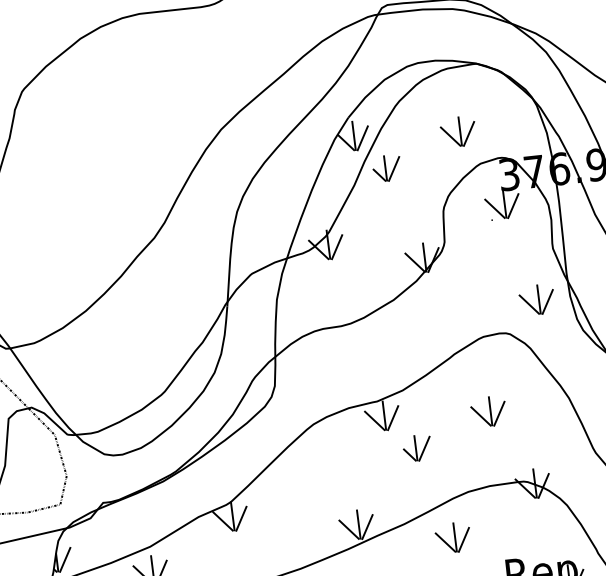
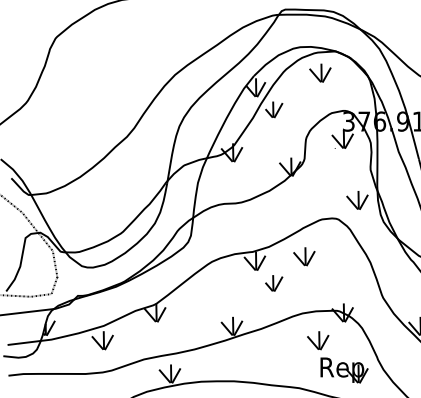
part: (458, 130) -> (320, 72), moved
part: (488, 411) -> (304, 256), moved
part: (453, 537) -> (318, 340), moved

